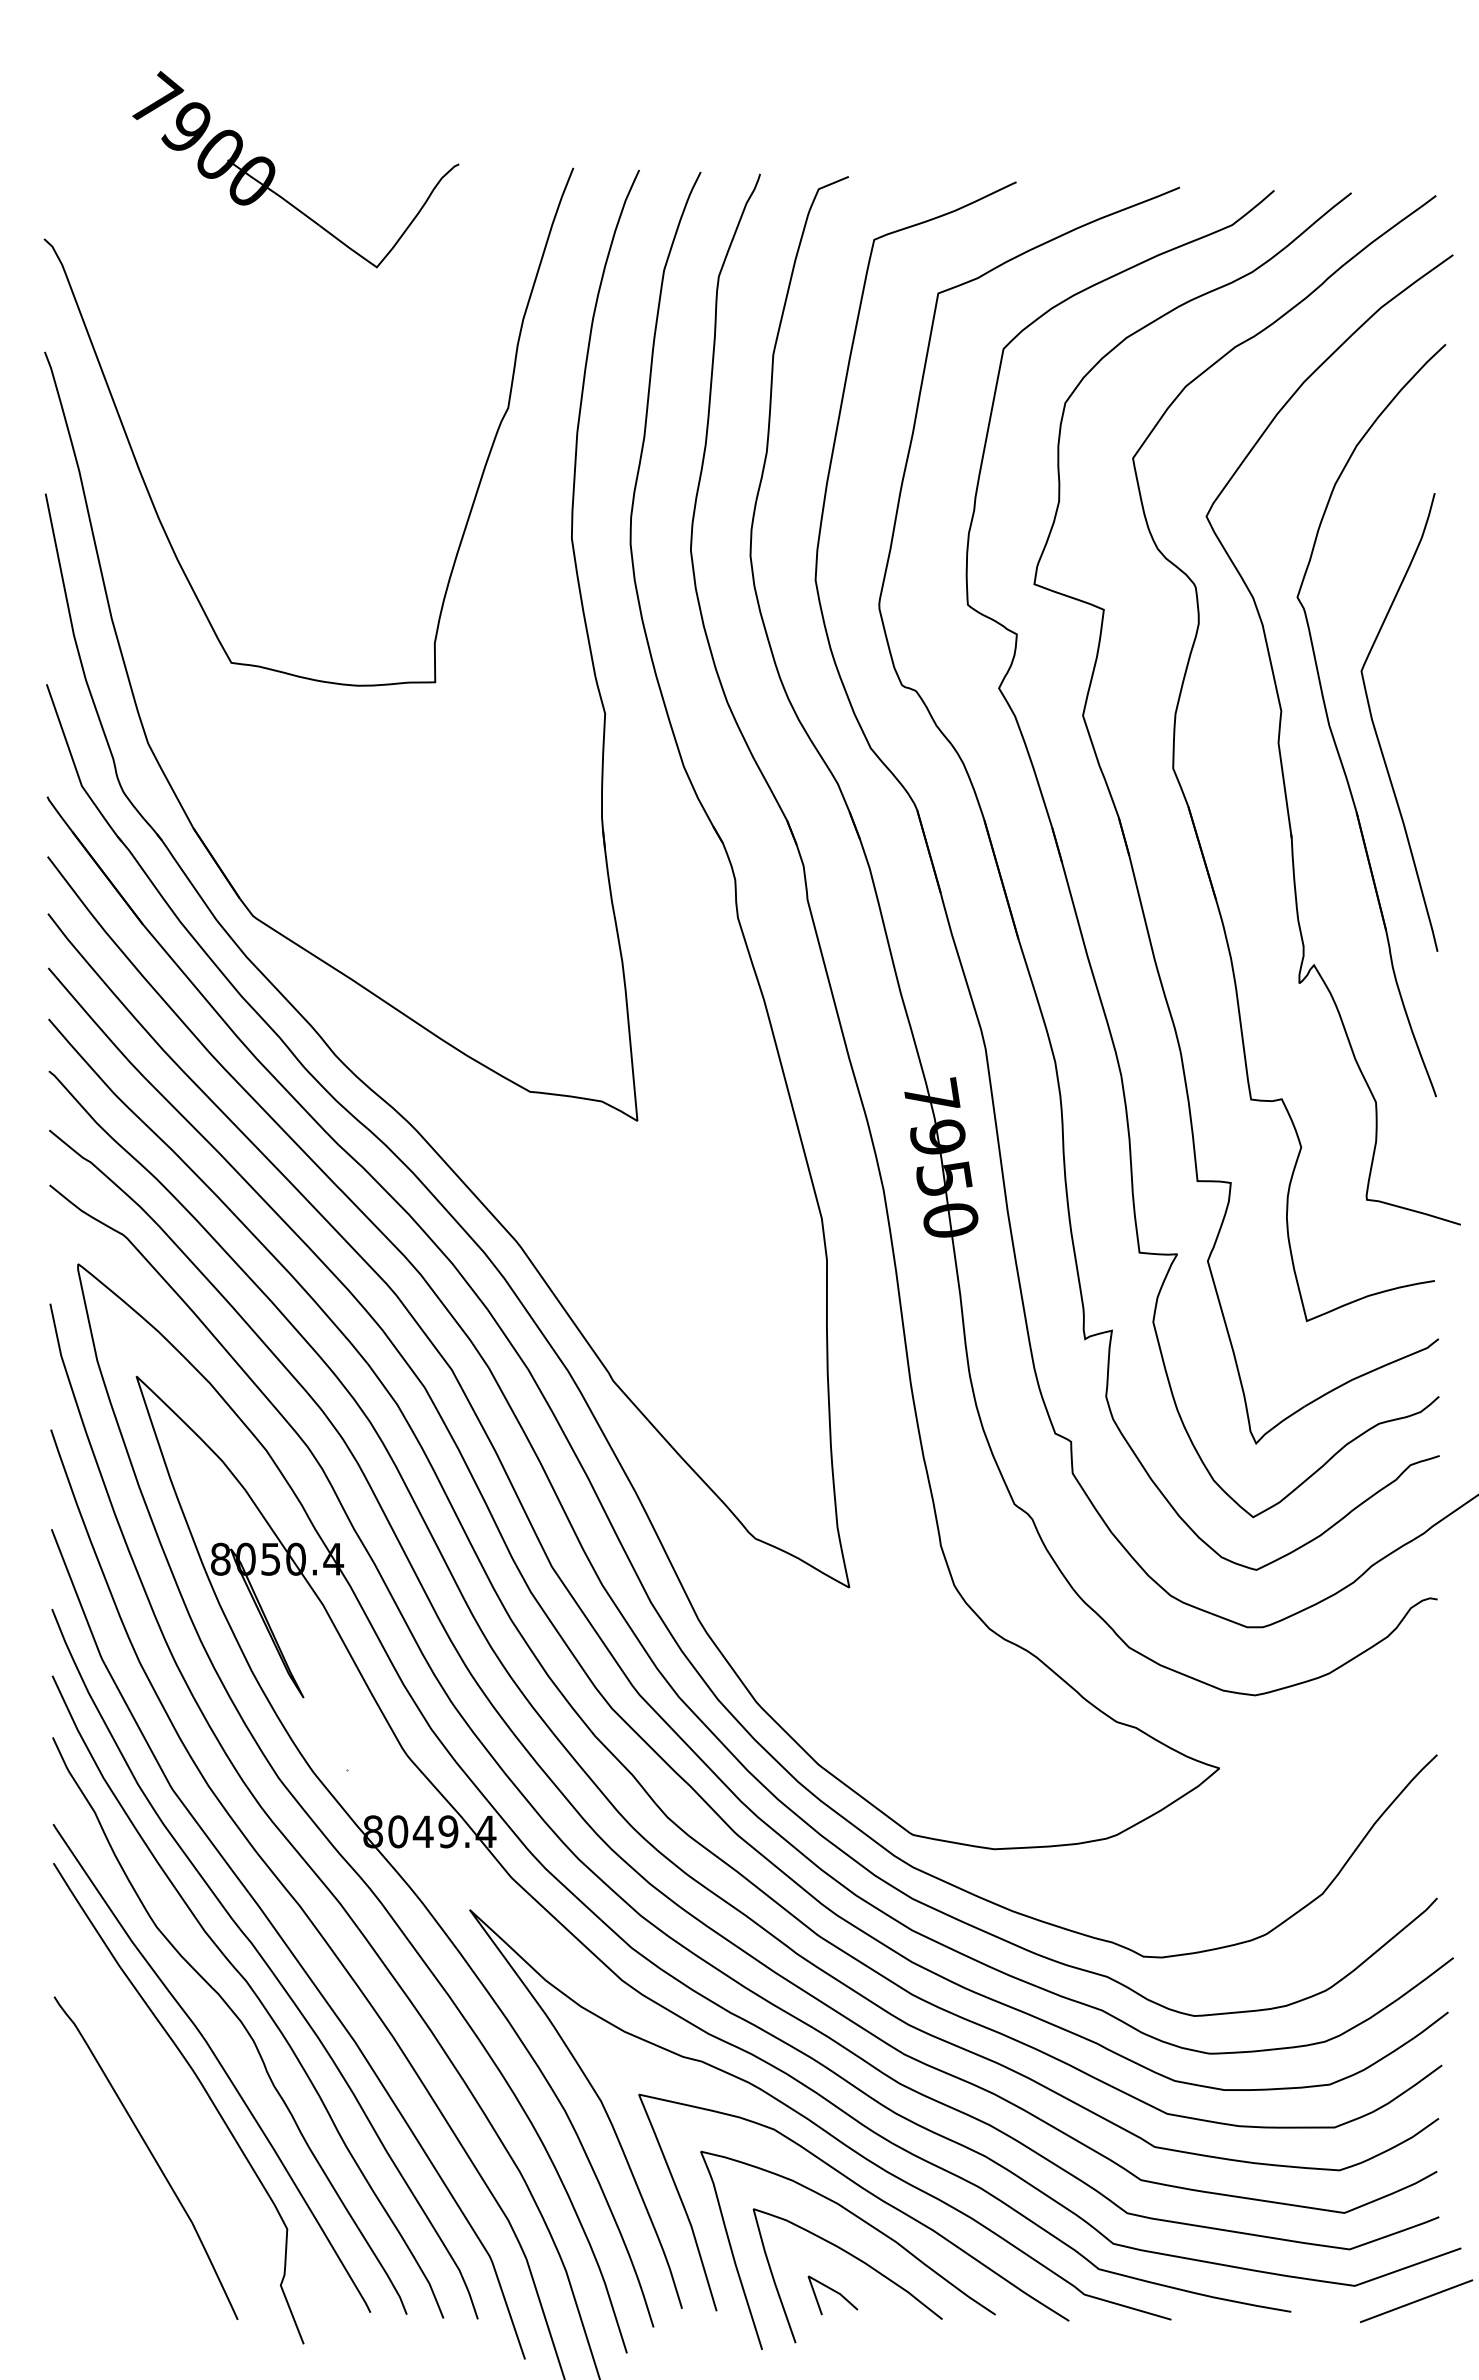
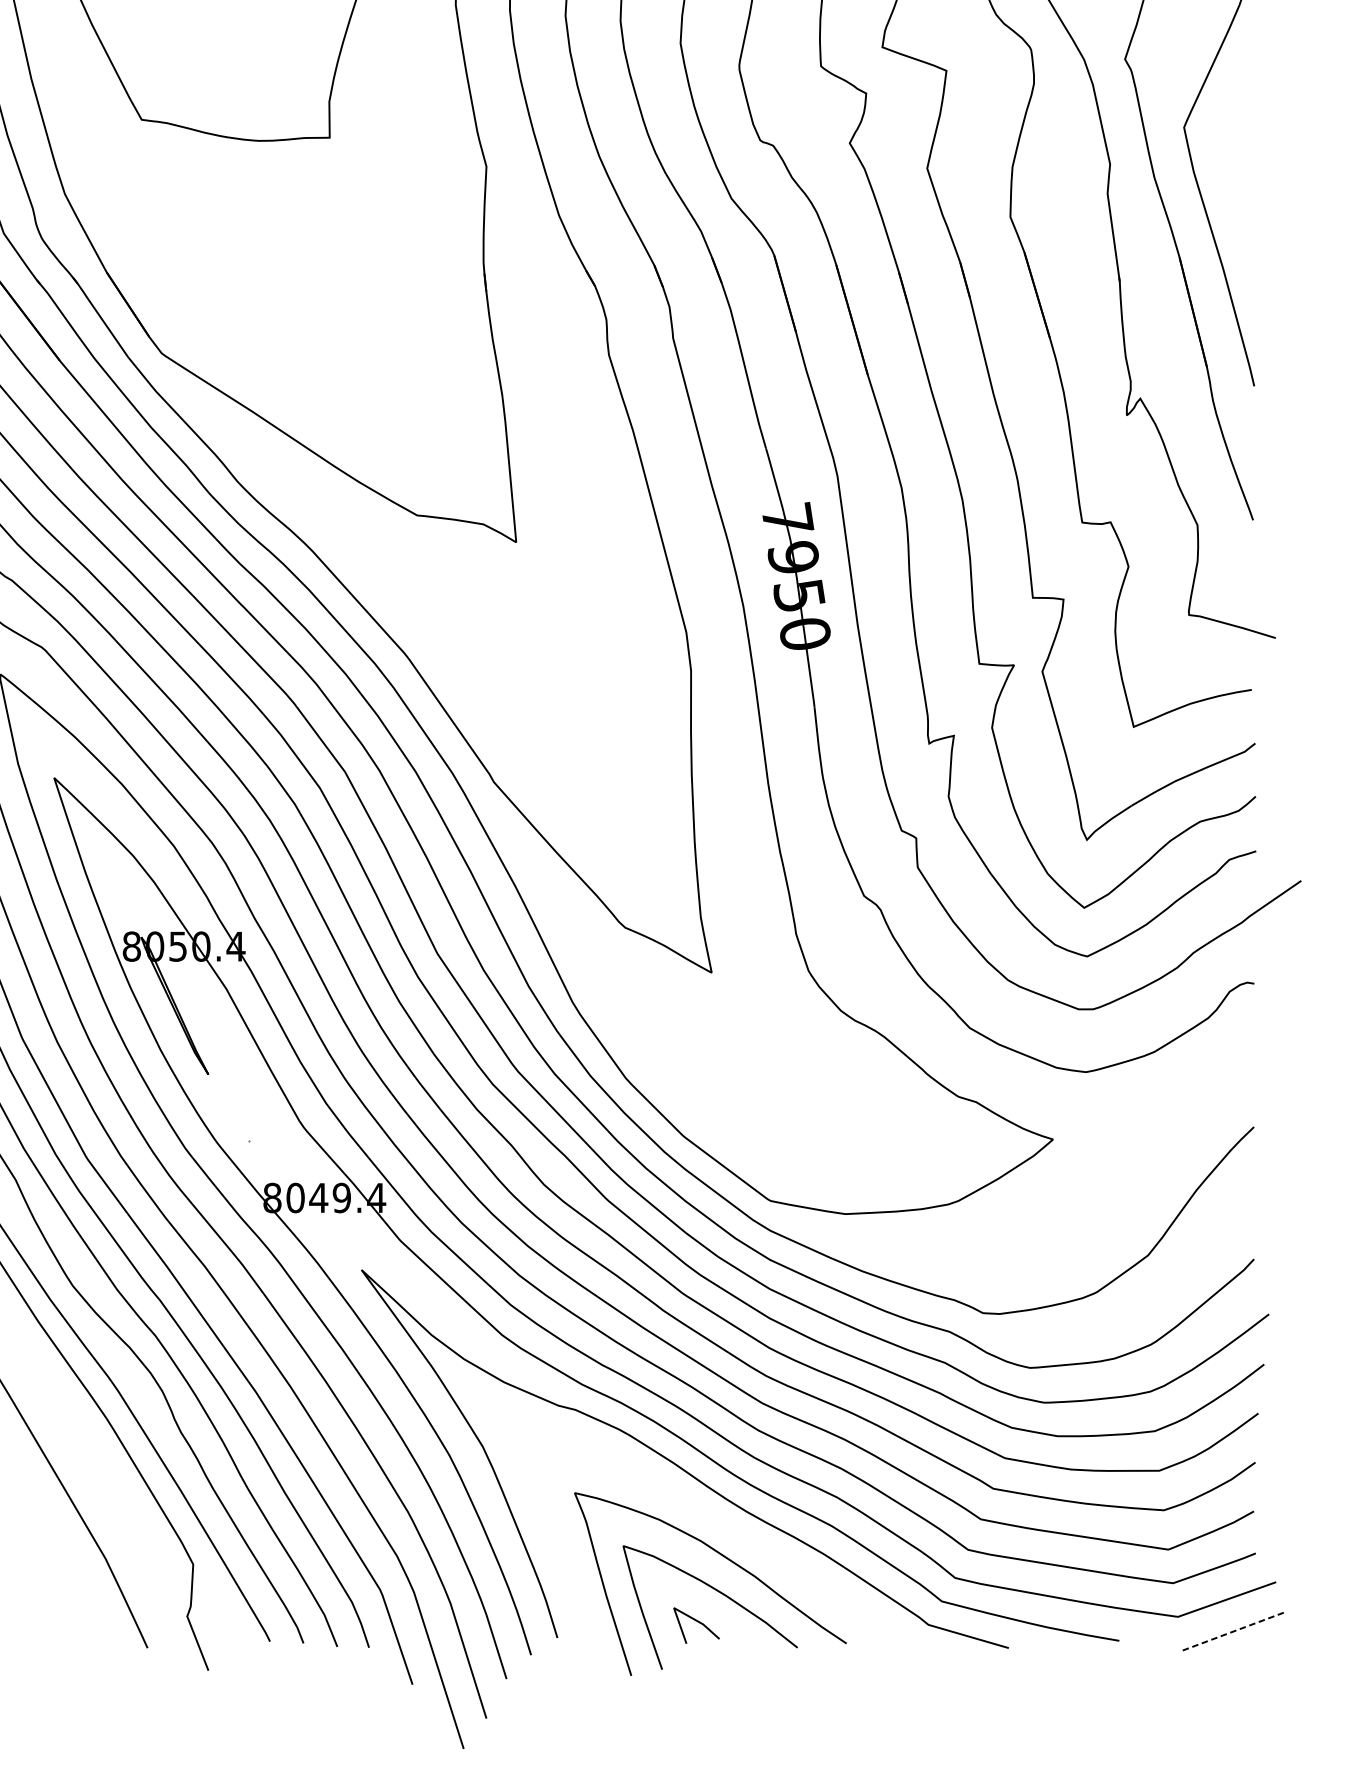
curve: (862, 2189) -> (723, 1527), removed
line: (1416, 2301) -> (1234, 1631), solid -> dashed

